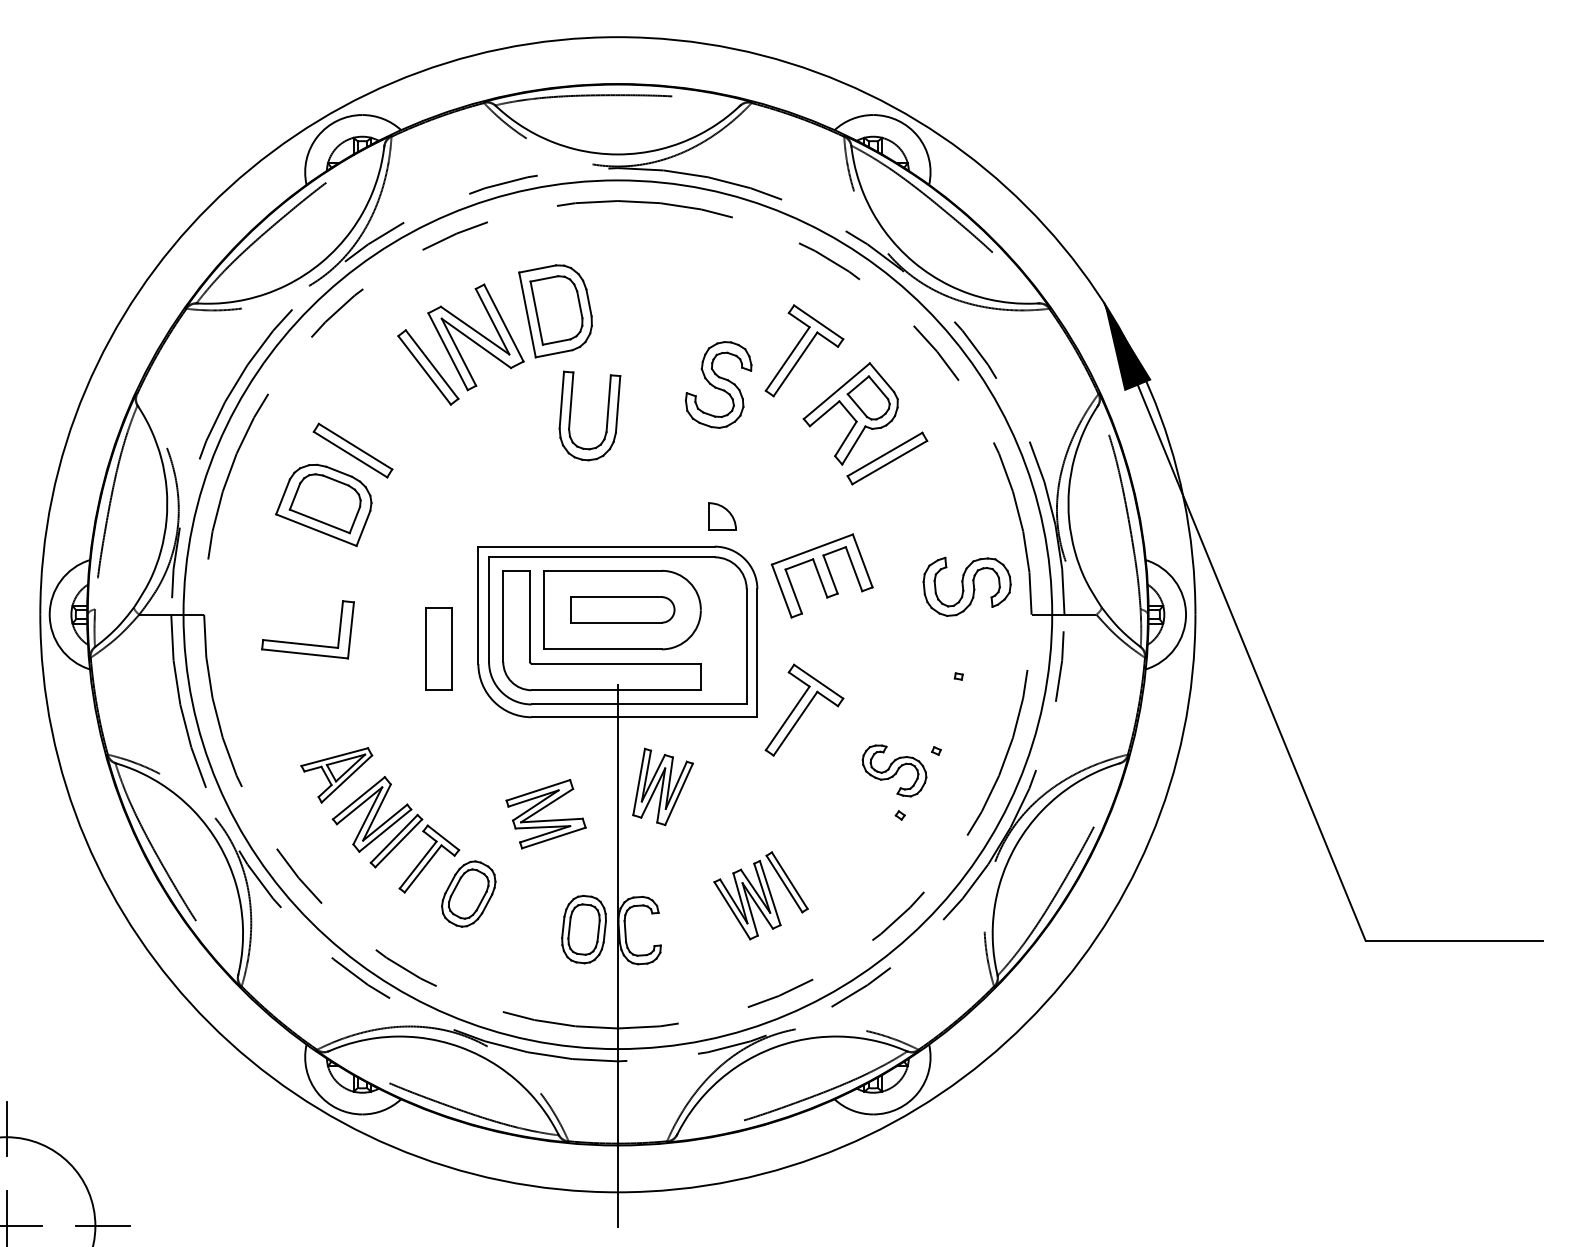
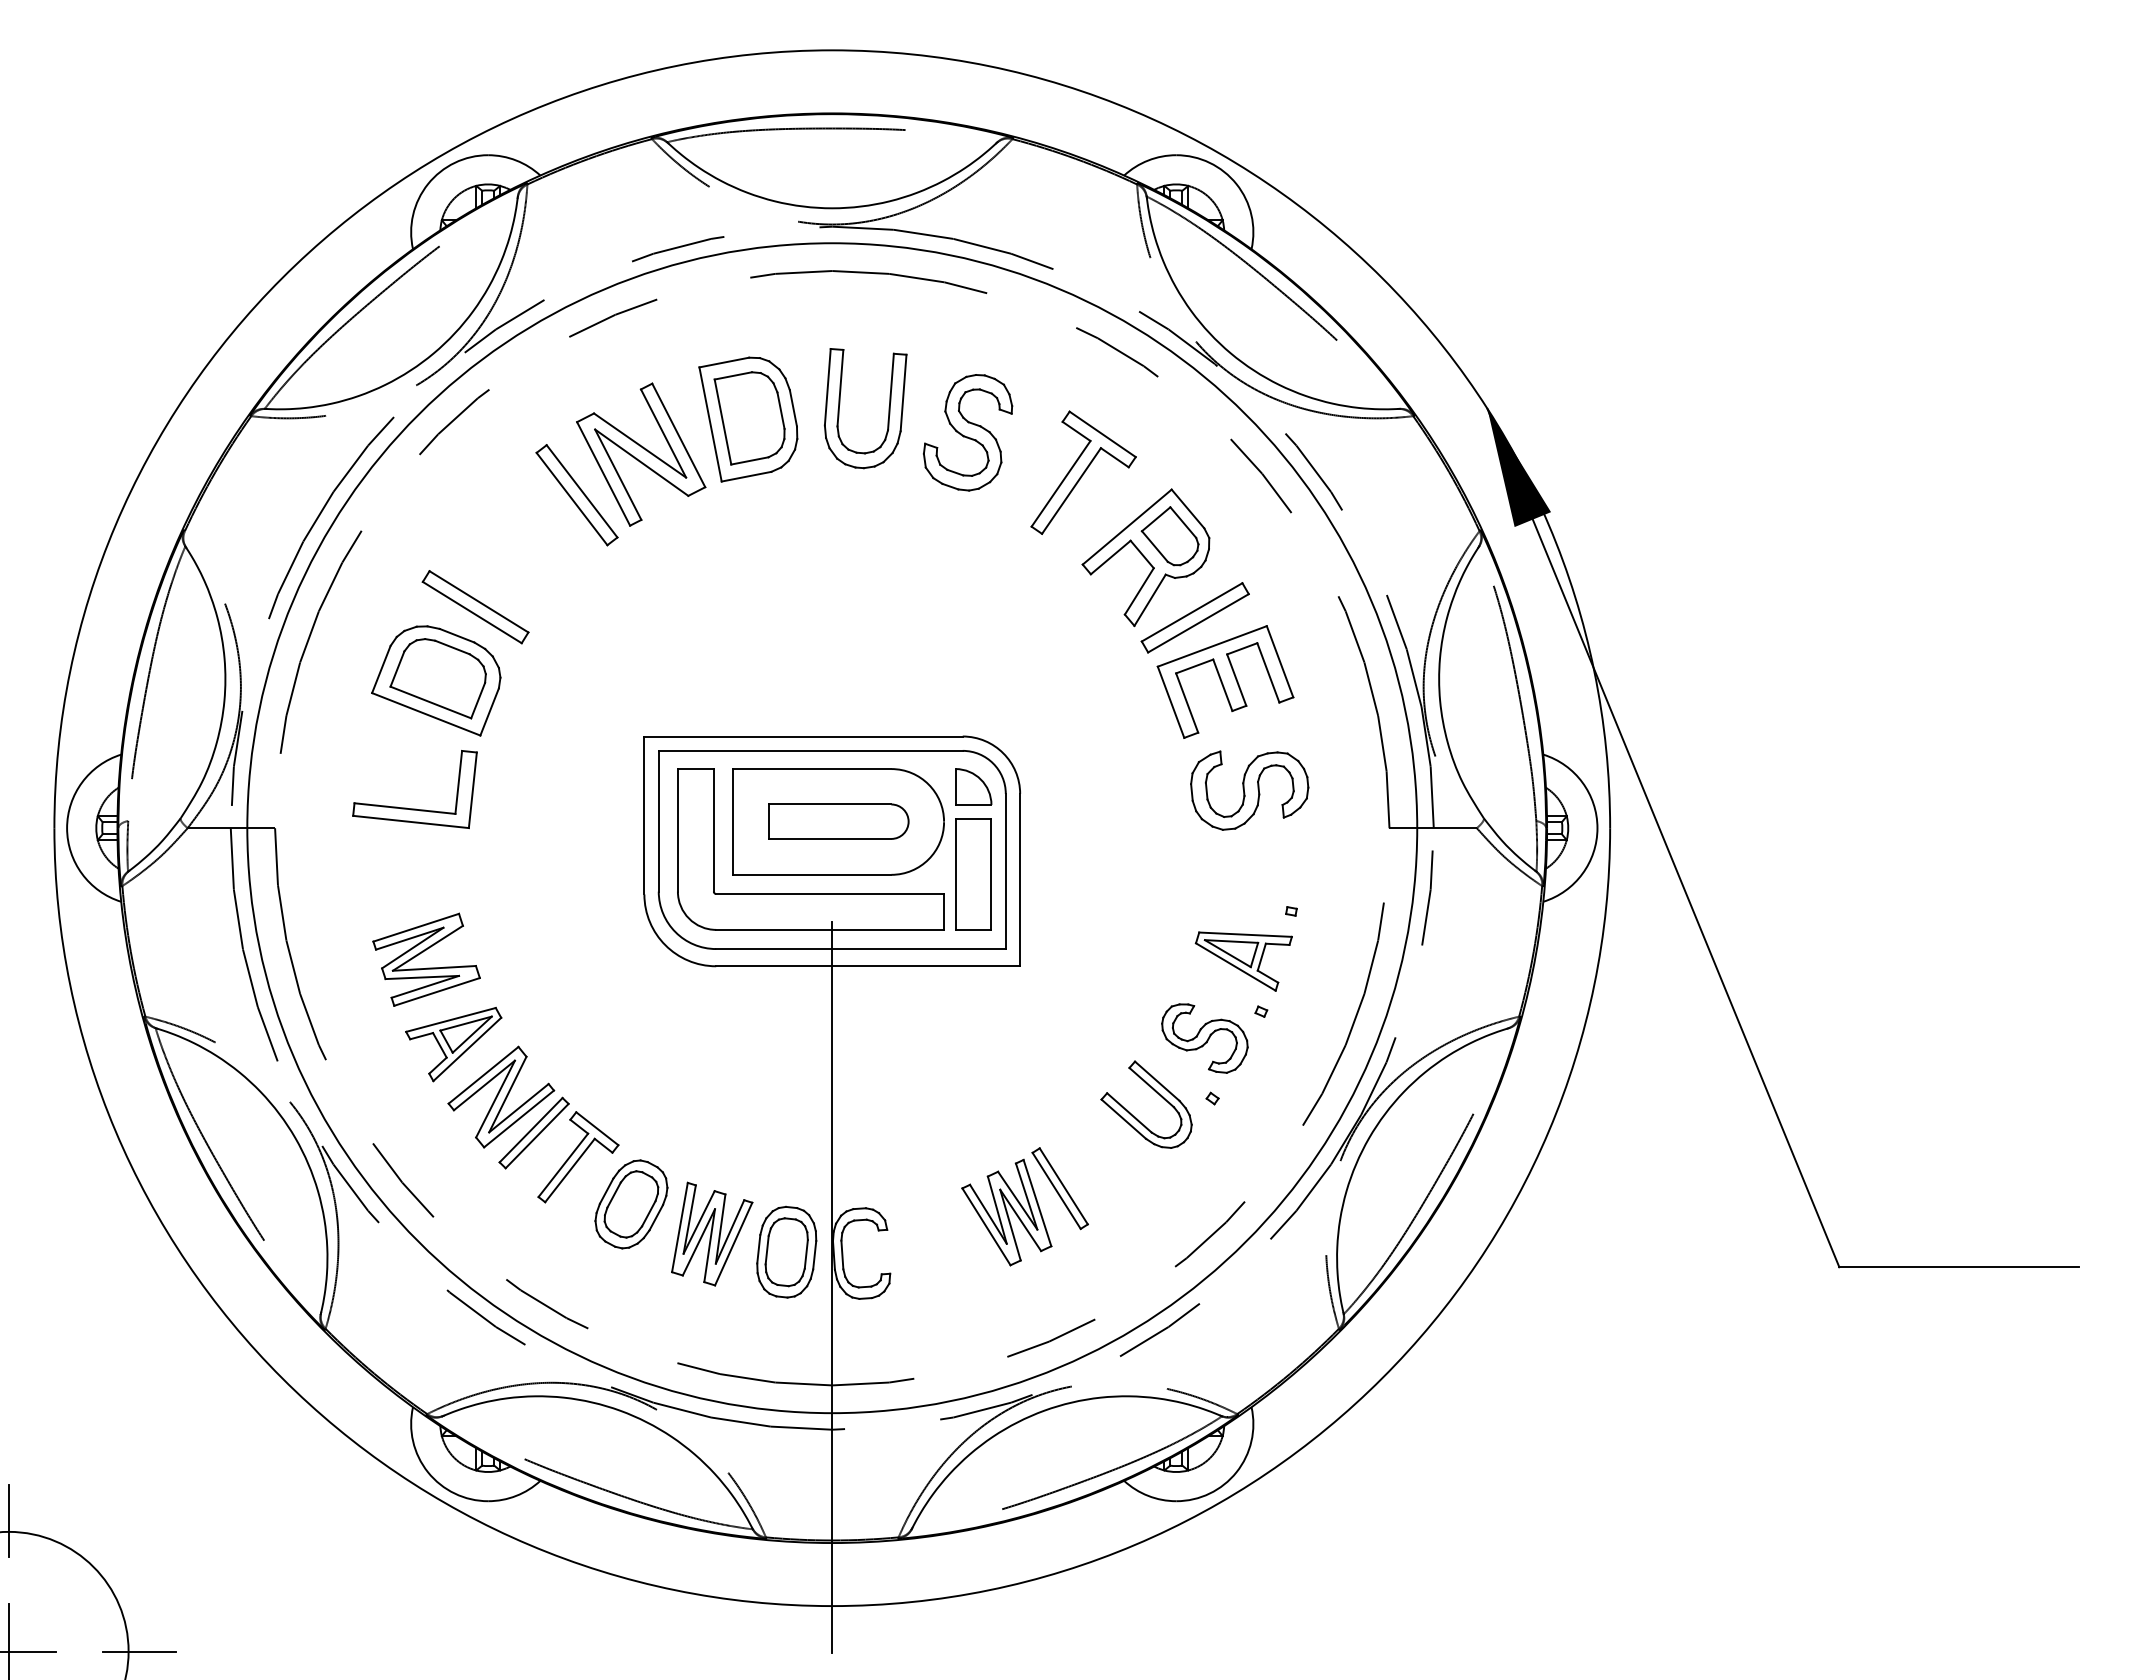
part: (719, 384) -> (968, 432), moved
part: (606, 415) -> (888, 408), moved
part: (722, 516) -> (973, 786), moved
part: (822, 575) -> (1225, 681), moved
part: (967, 586) -> (1249, 790), moved
part: (307, 643) -> (414, 808), moved
part: (439, 649) -> (973, 874), moved
part: (804, 710) -> (1083, 956), removed
part: (923, 713) -> (1243, 961), added
part: (663, 786) -> (712, 1233), moved
part: (543, 808) -> (423, 952), moved
part: (858, 811) -> (1156, 1093), added

